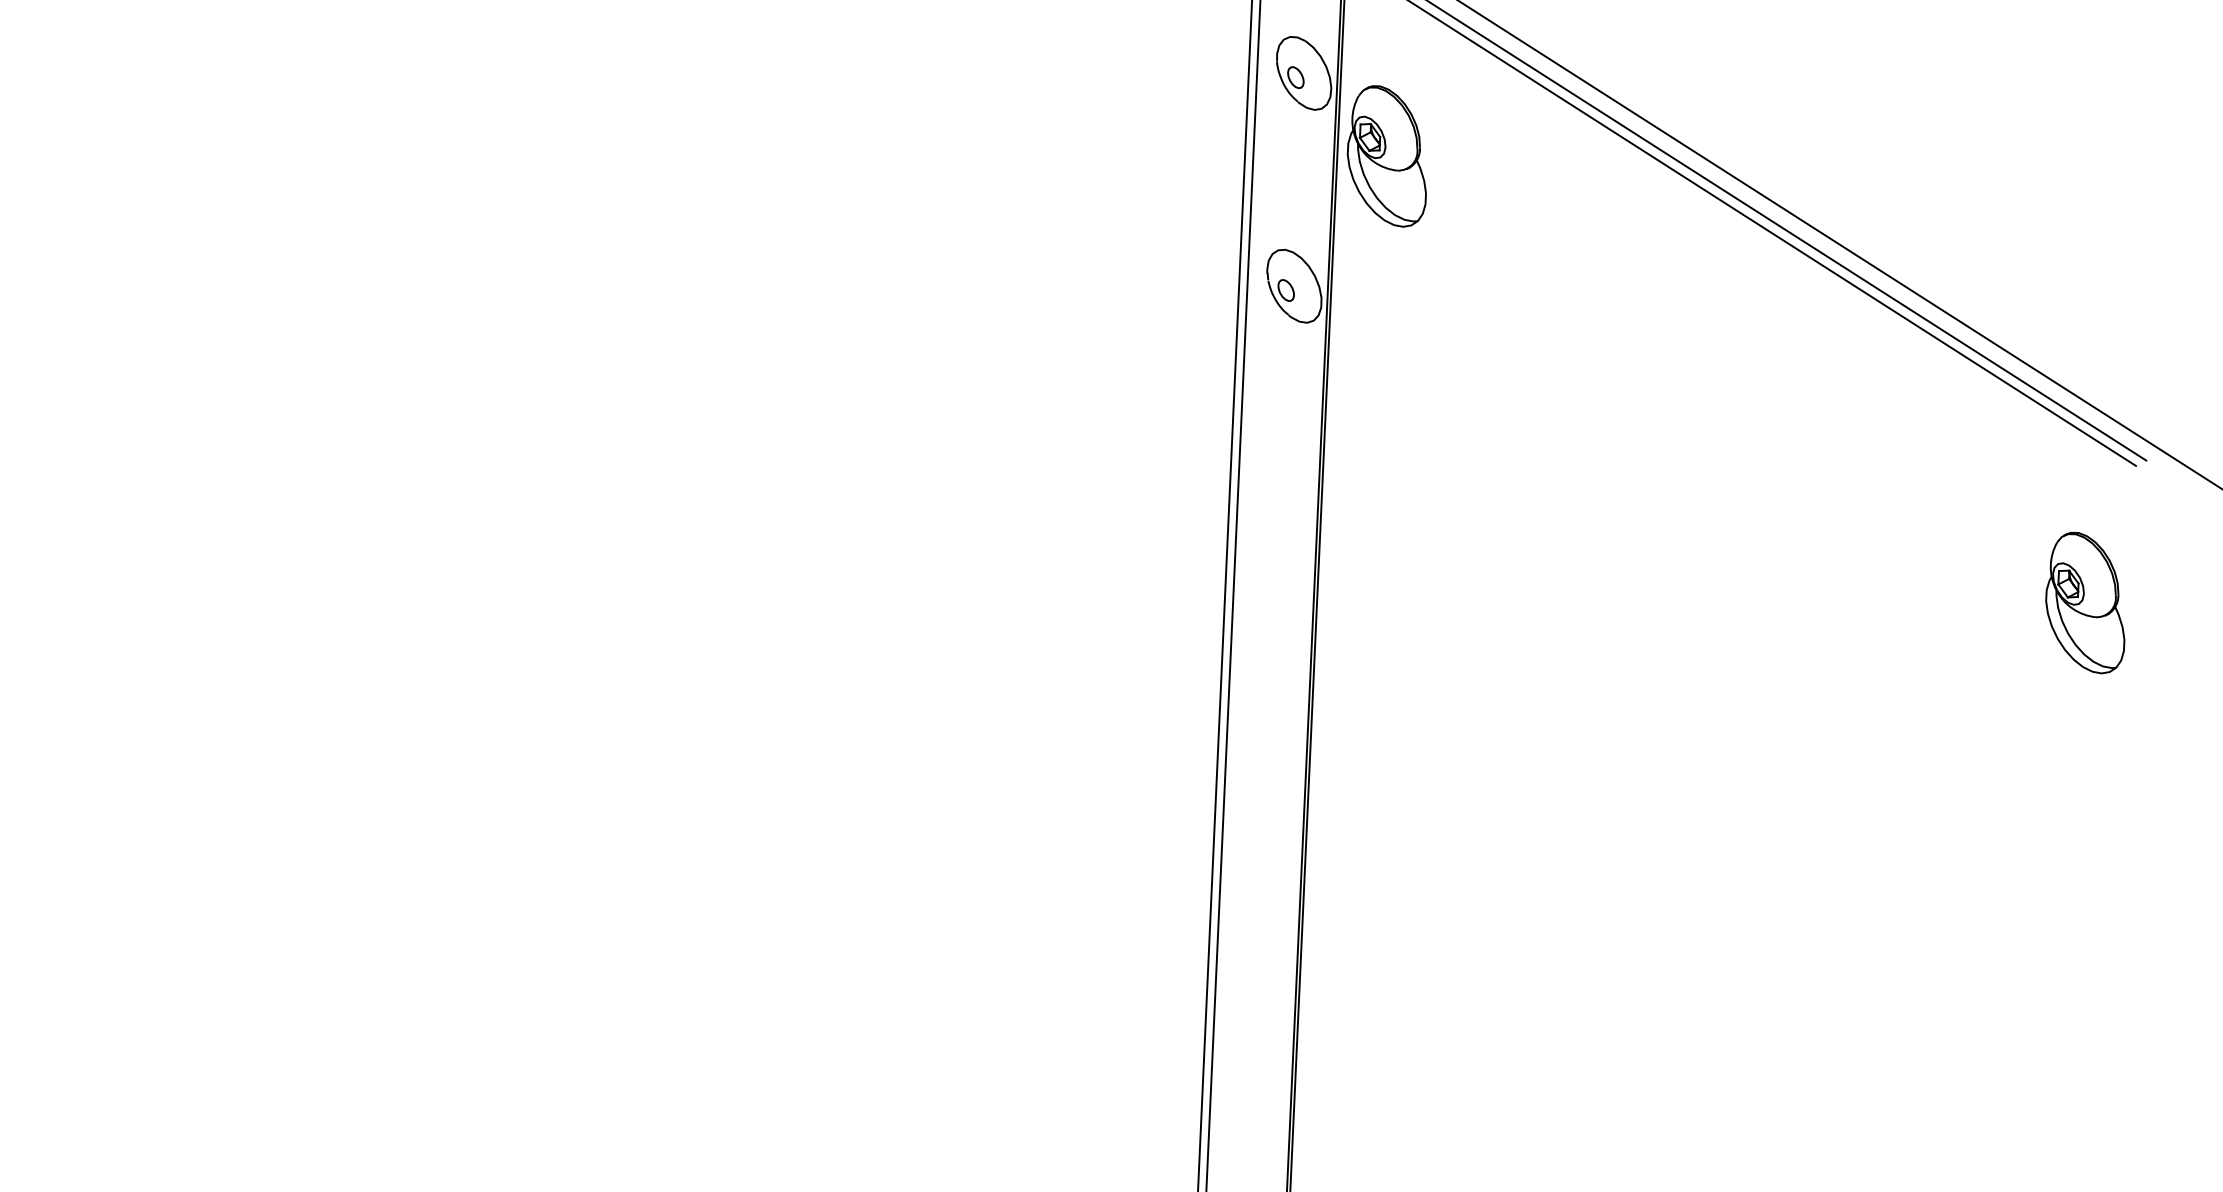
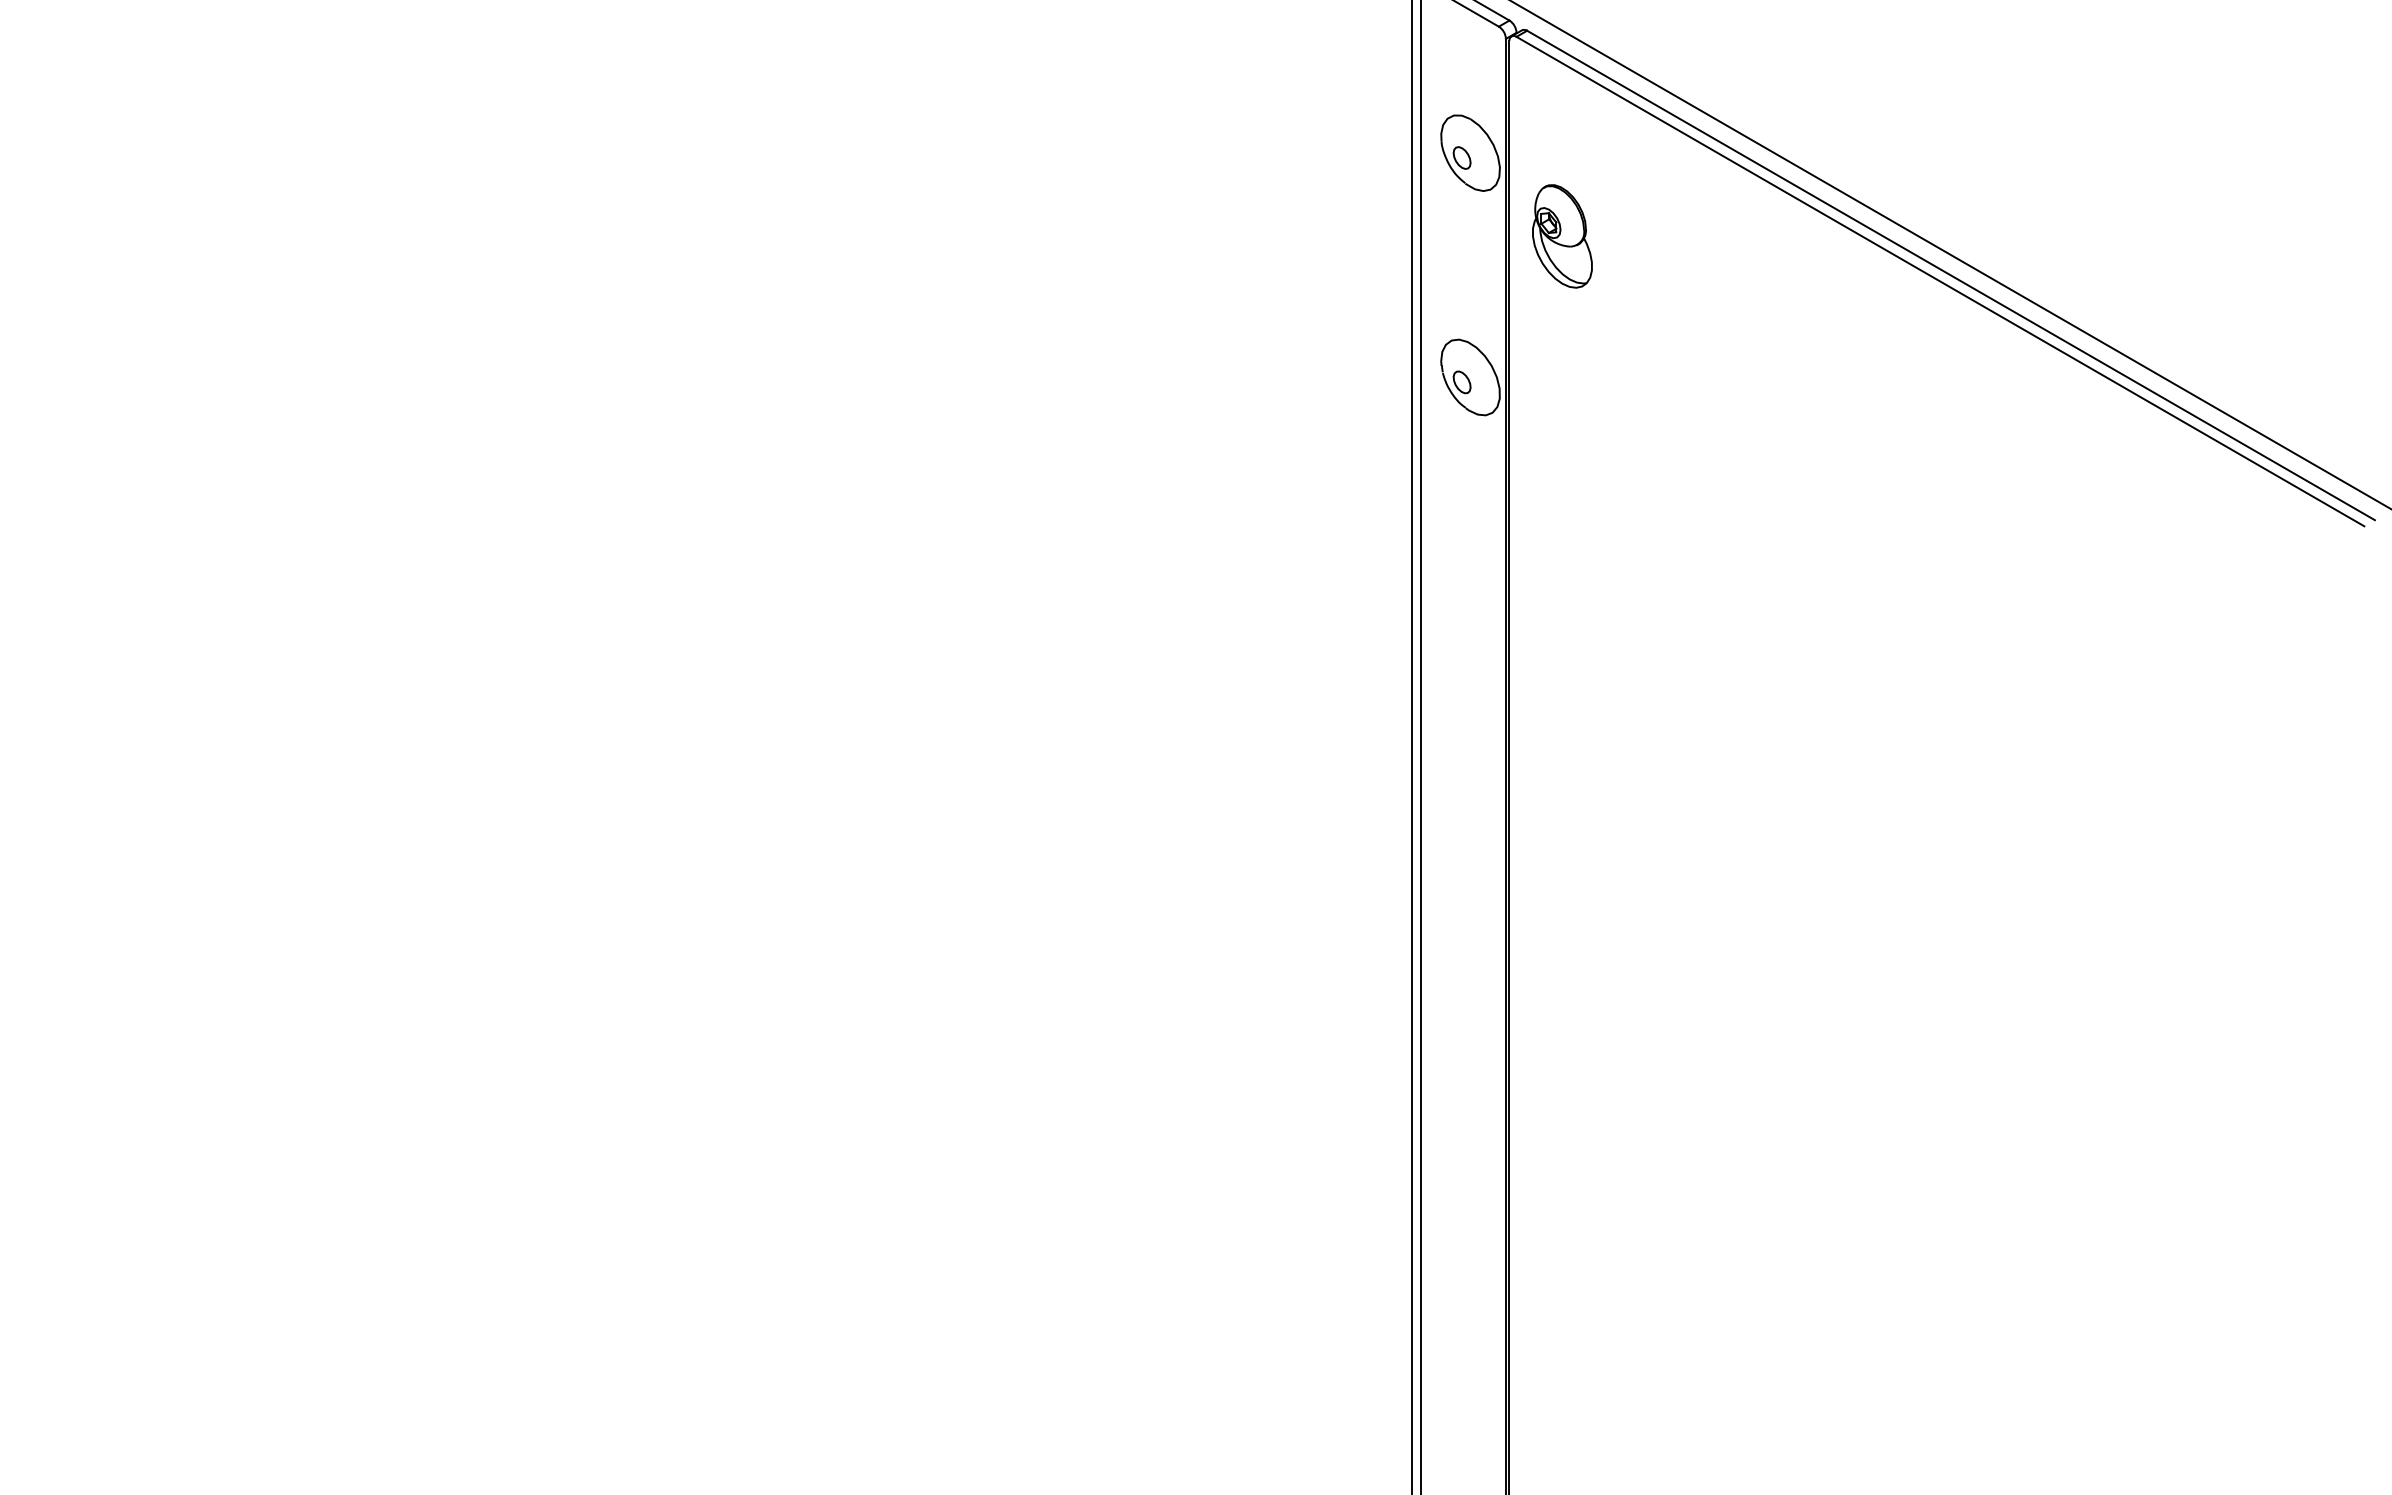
part: (1387, 156) -> (1562, 236), size x0.7
part: (2086, 602) -> (2318, 672), removed

